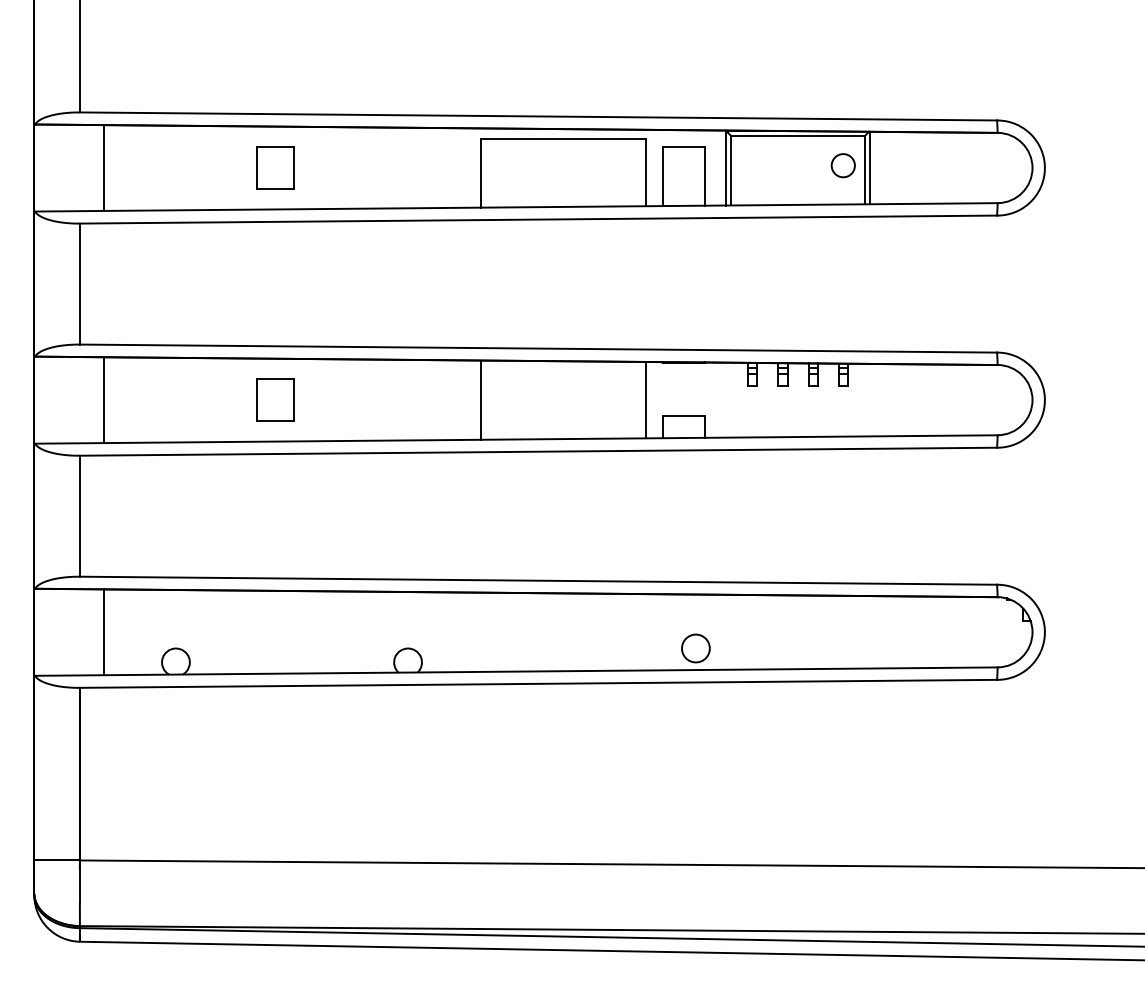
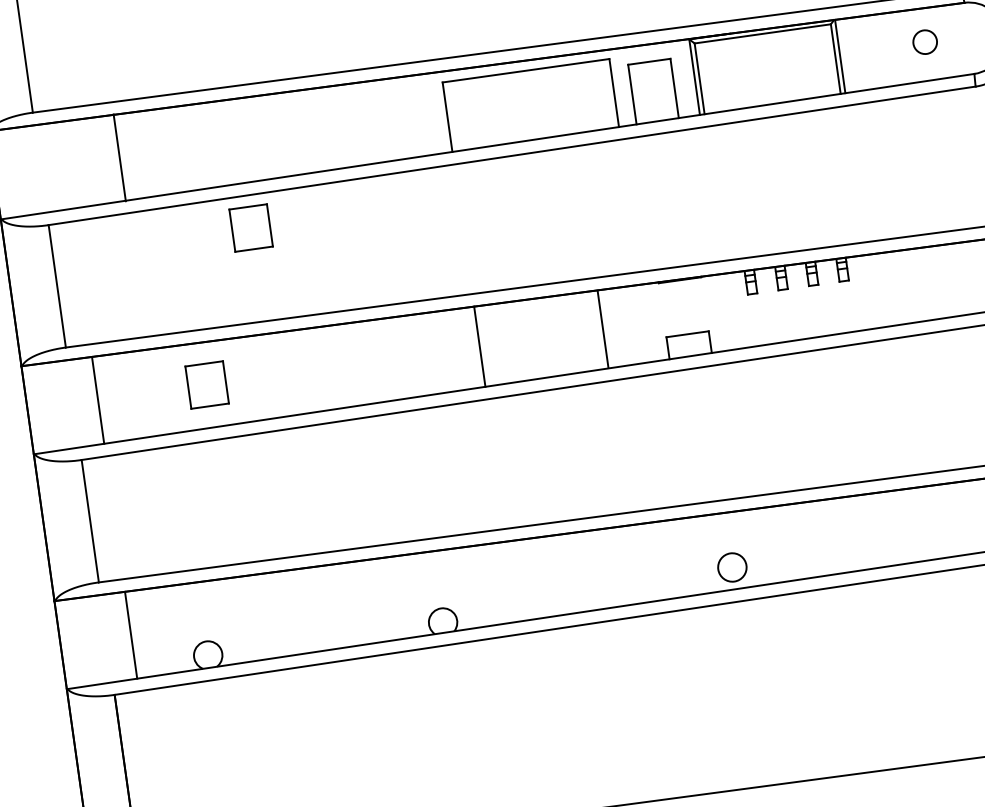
circle: (842, 165) -> (924, 42), moved
line: (103, 167) -> (119, 157), moved
part: (275, 167) -> (250, 227), moved
part: (275, 399) -> (206, 384), moved
line: (646, 399) -> (603, 328), moved

